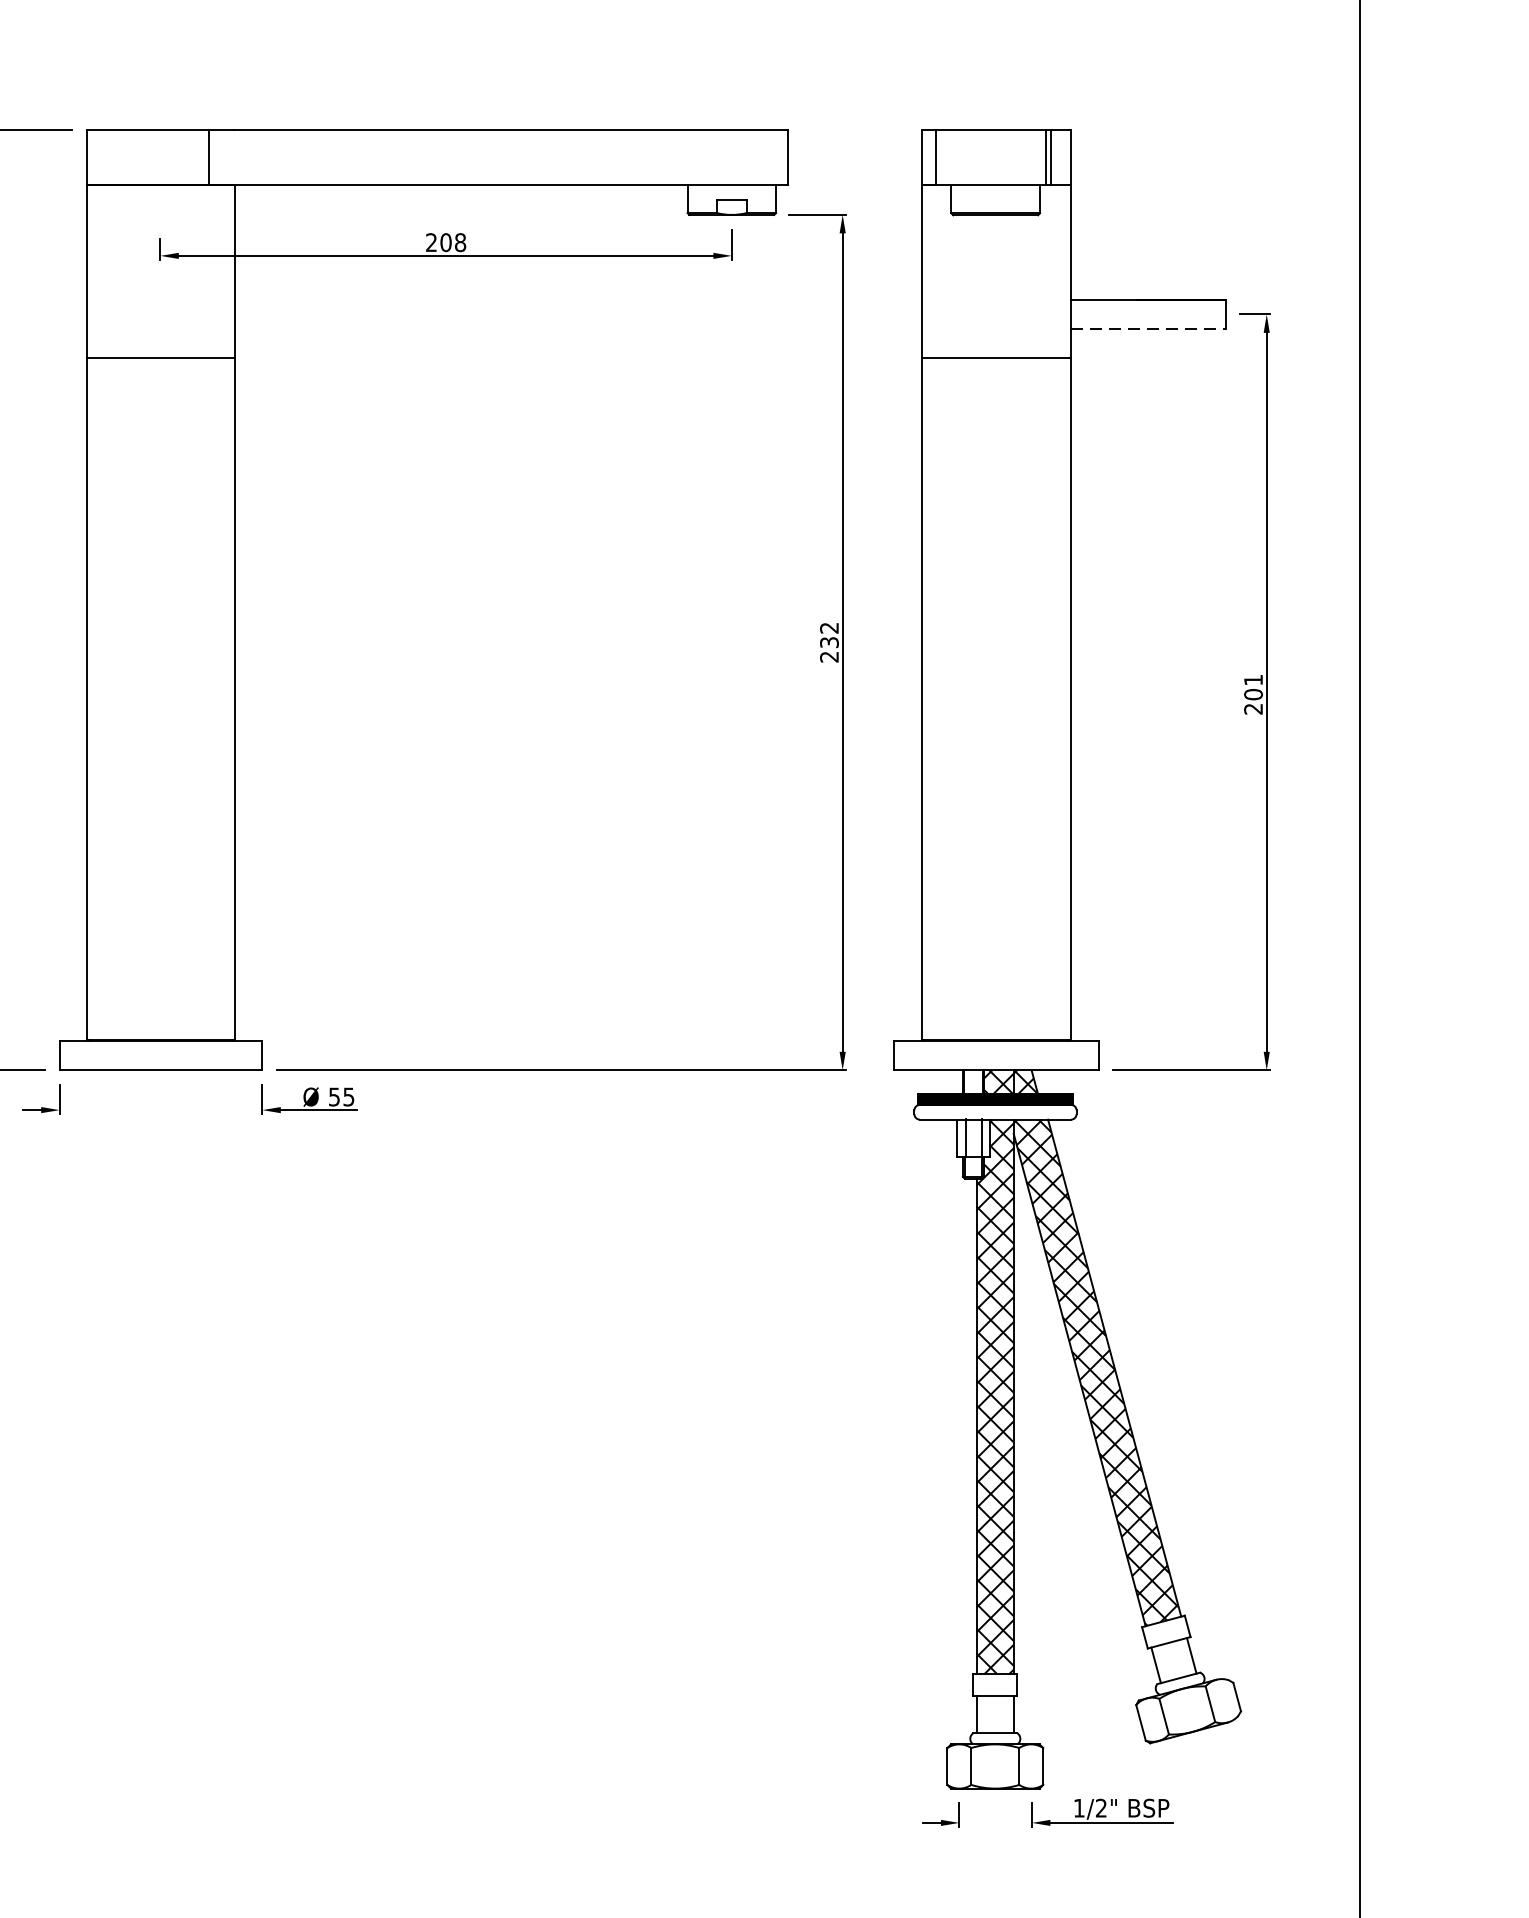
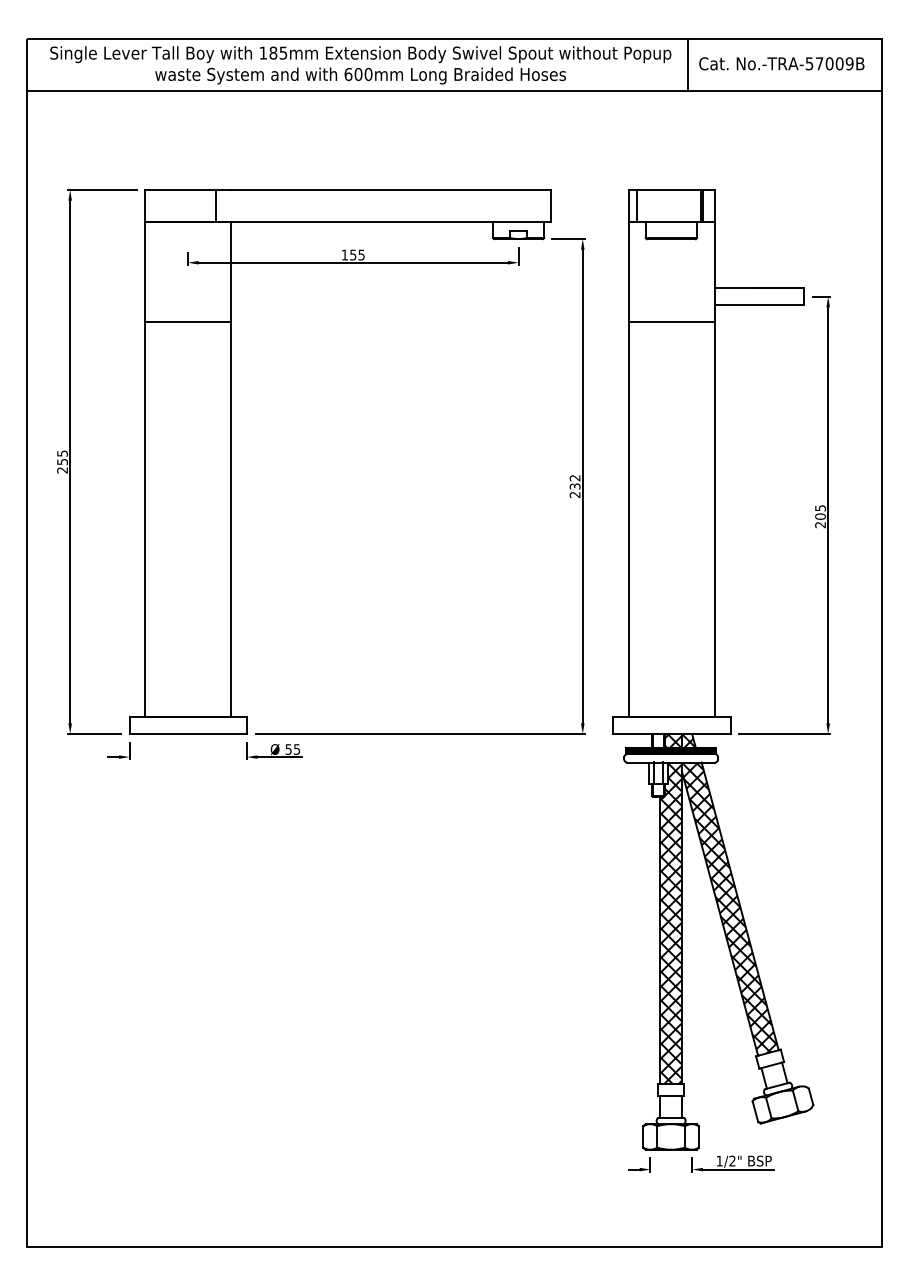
text: (444, 241) -> (352, 254), 208 -> 155
line: (1148, 329) -> (759, 305), dashed -> solid
text: (1253, 680) -> (820, 508), 201 -> 205

